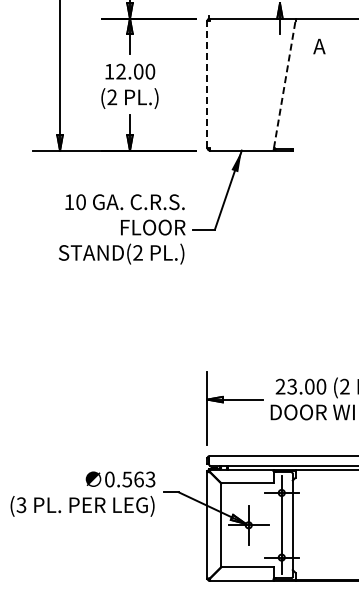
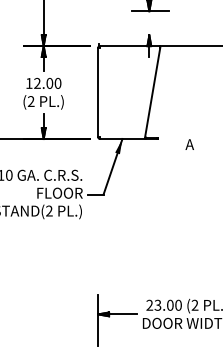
text: (319, 46) -> (189, 144), moved
line: (207, 84) -> (98, 92), dashed -> solid
line: (284, 84) -> (152, 92), dashed -> solid

